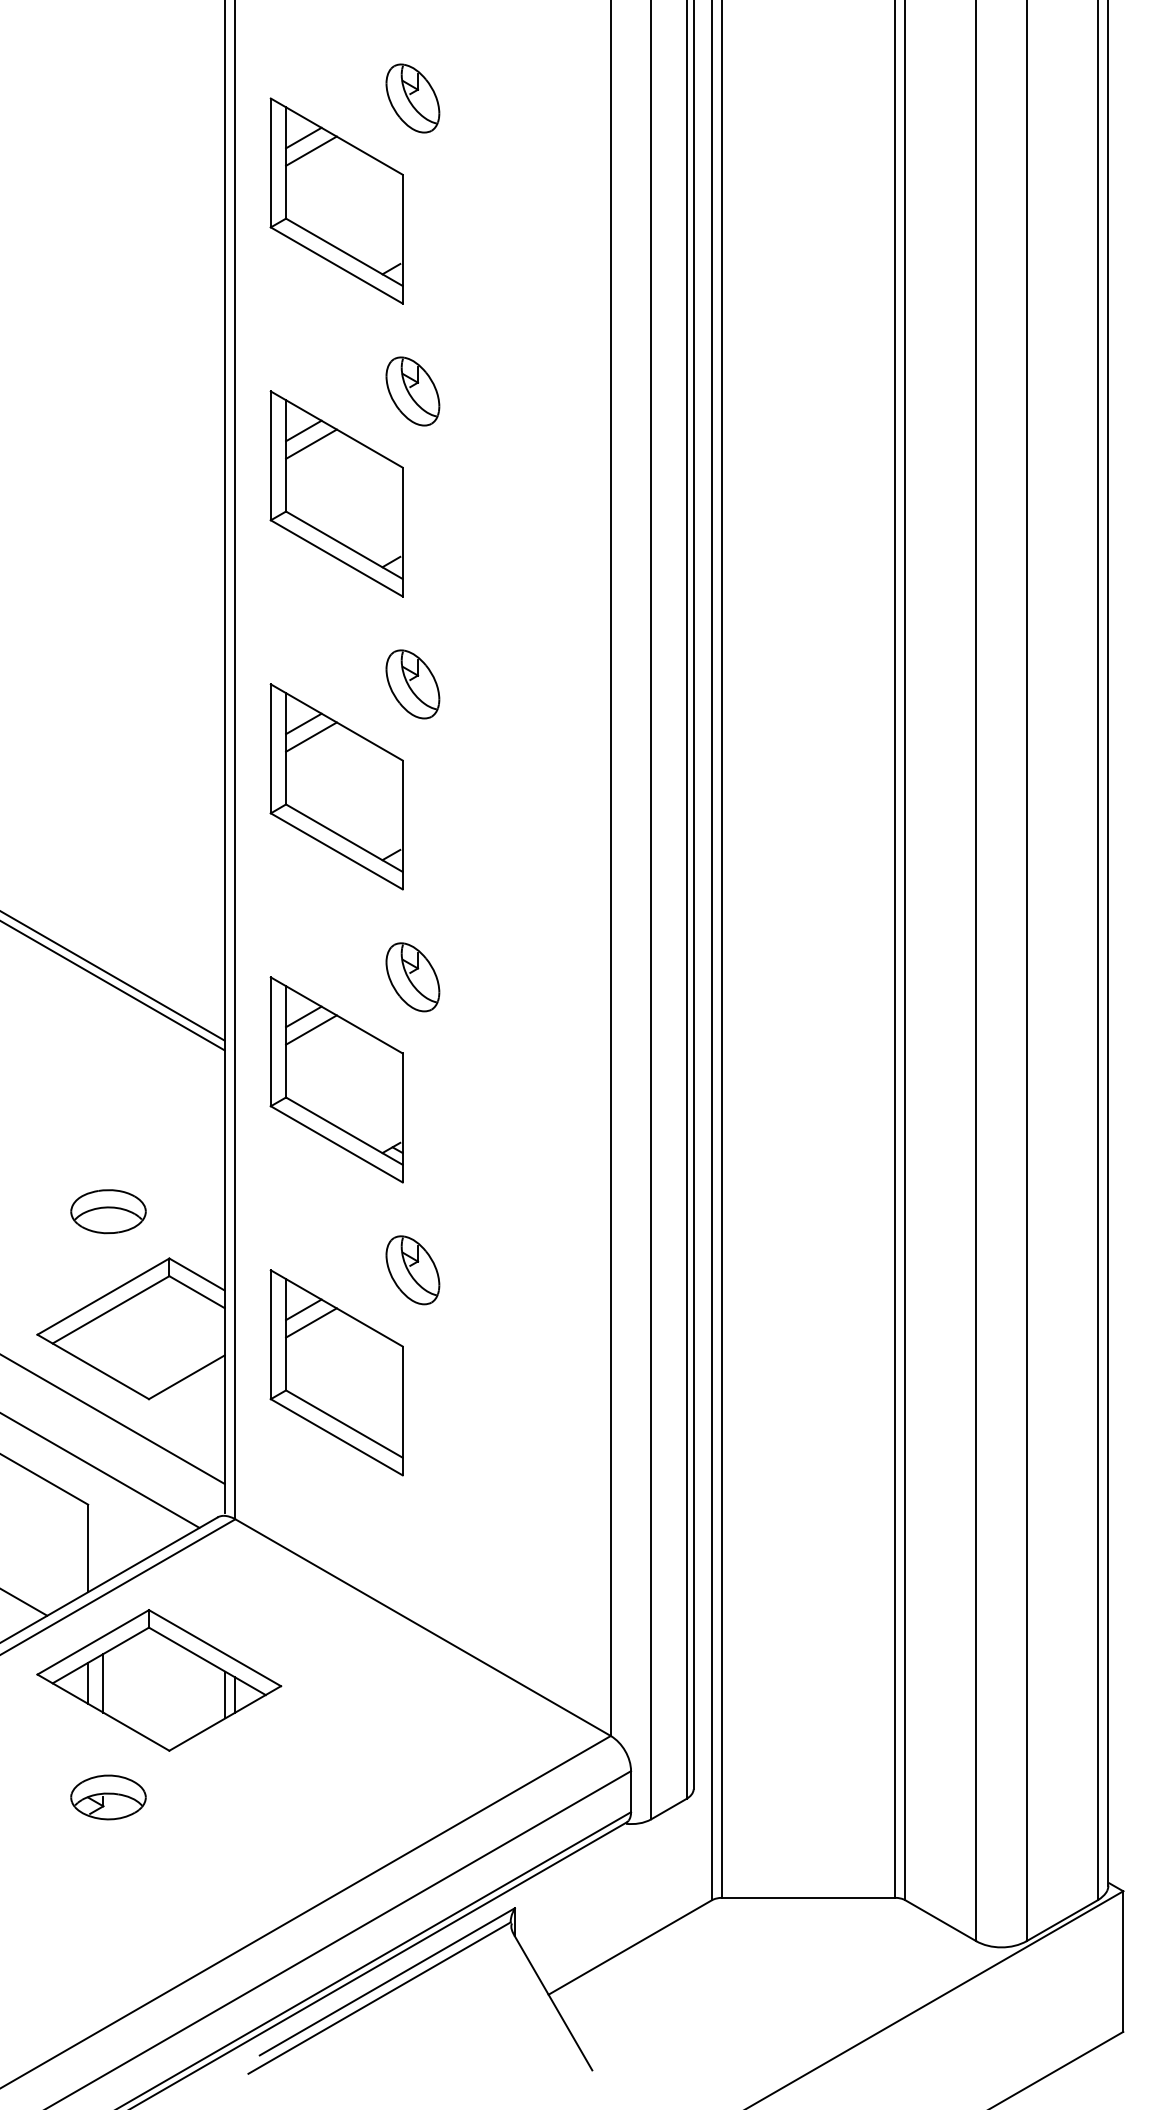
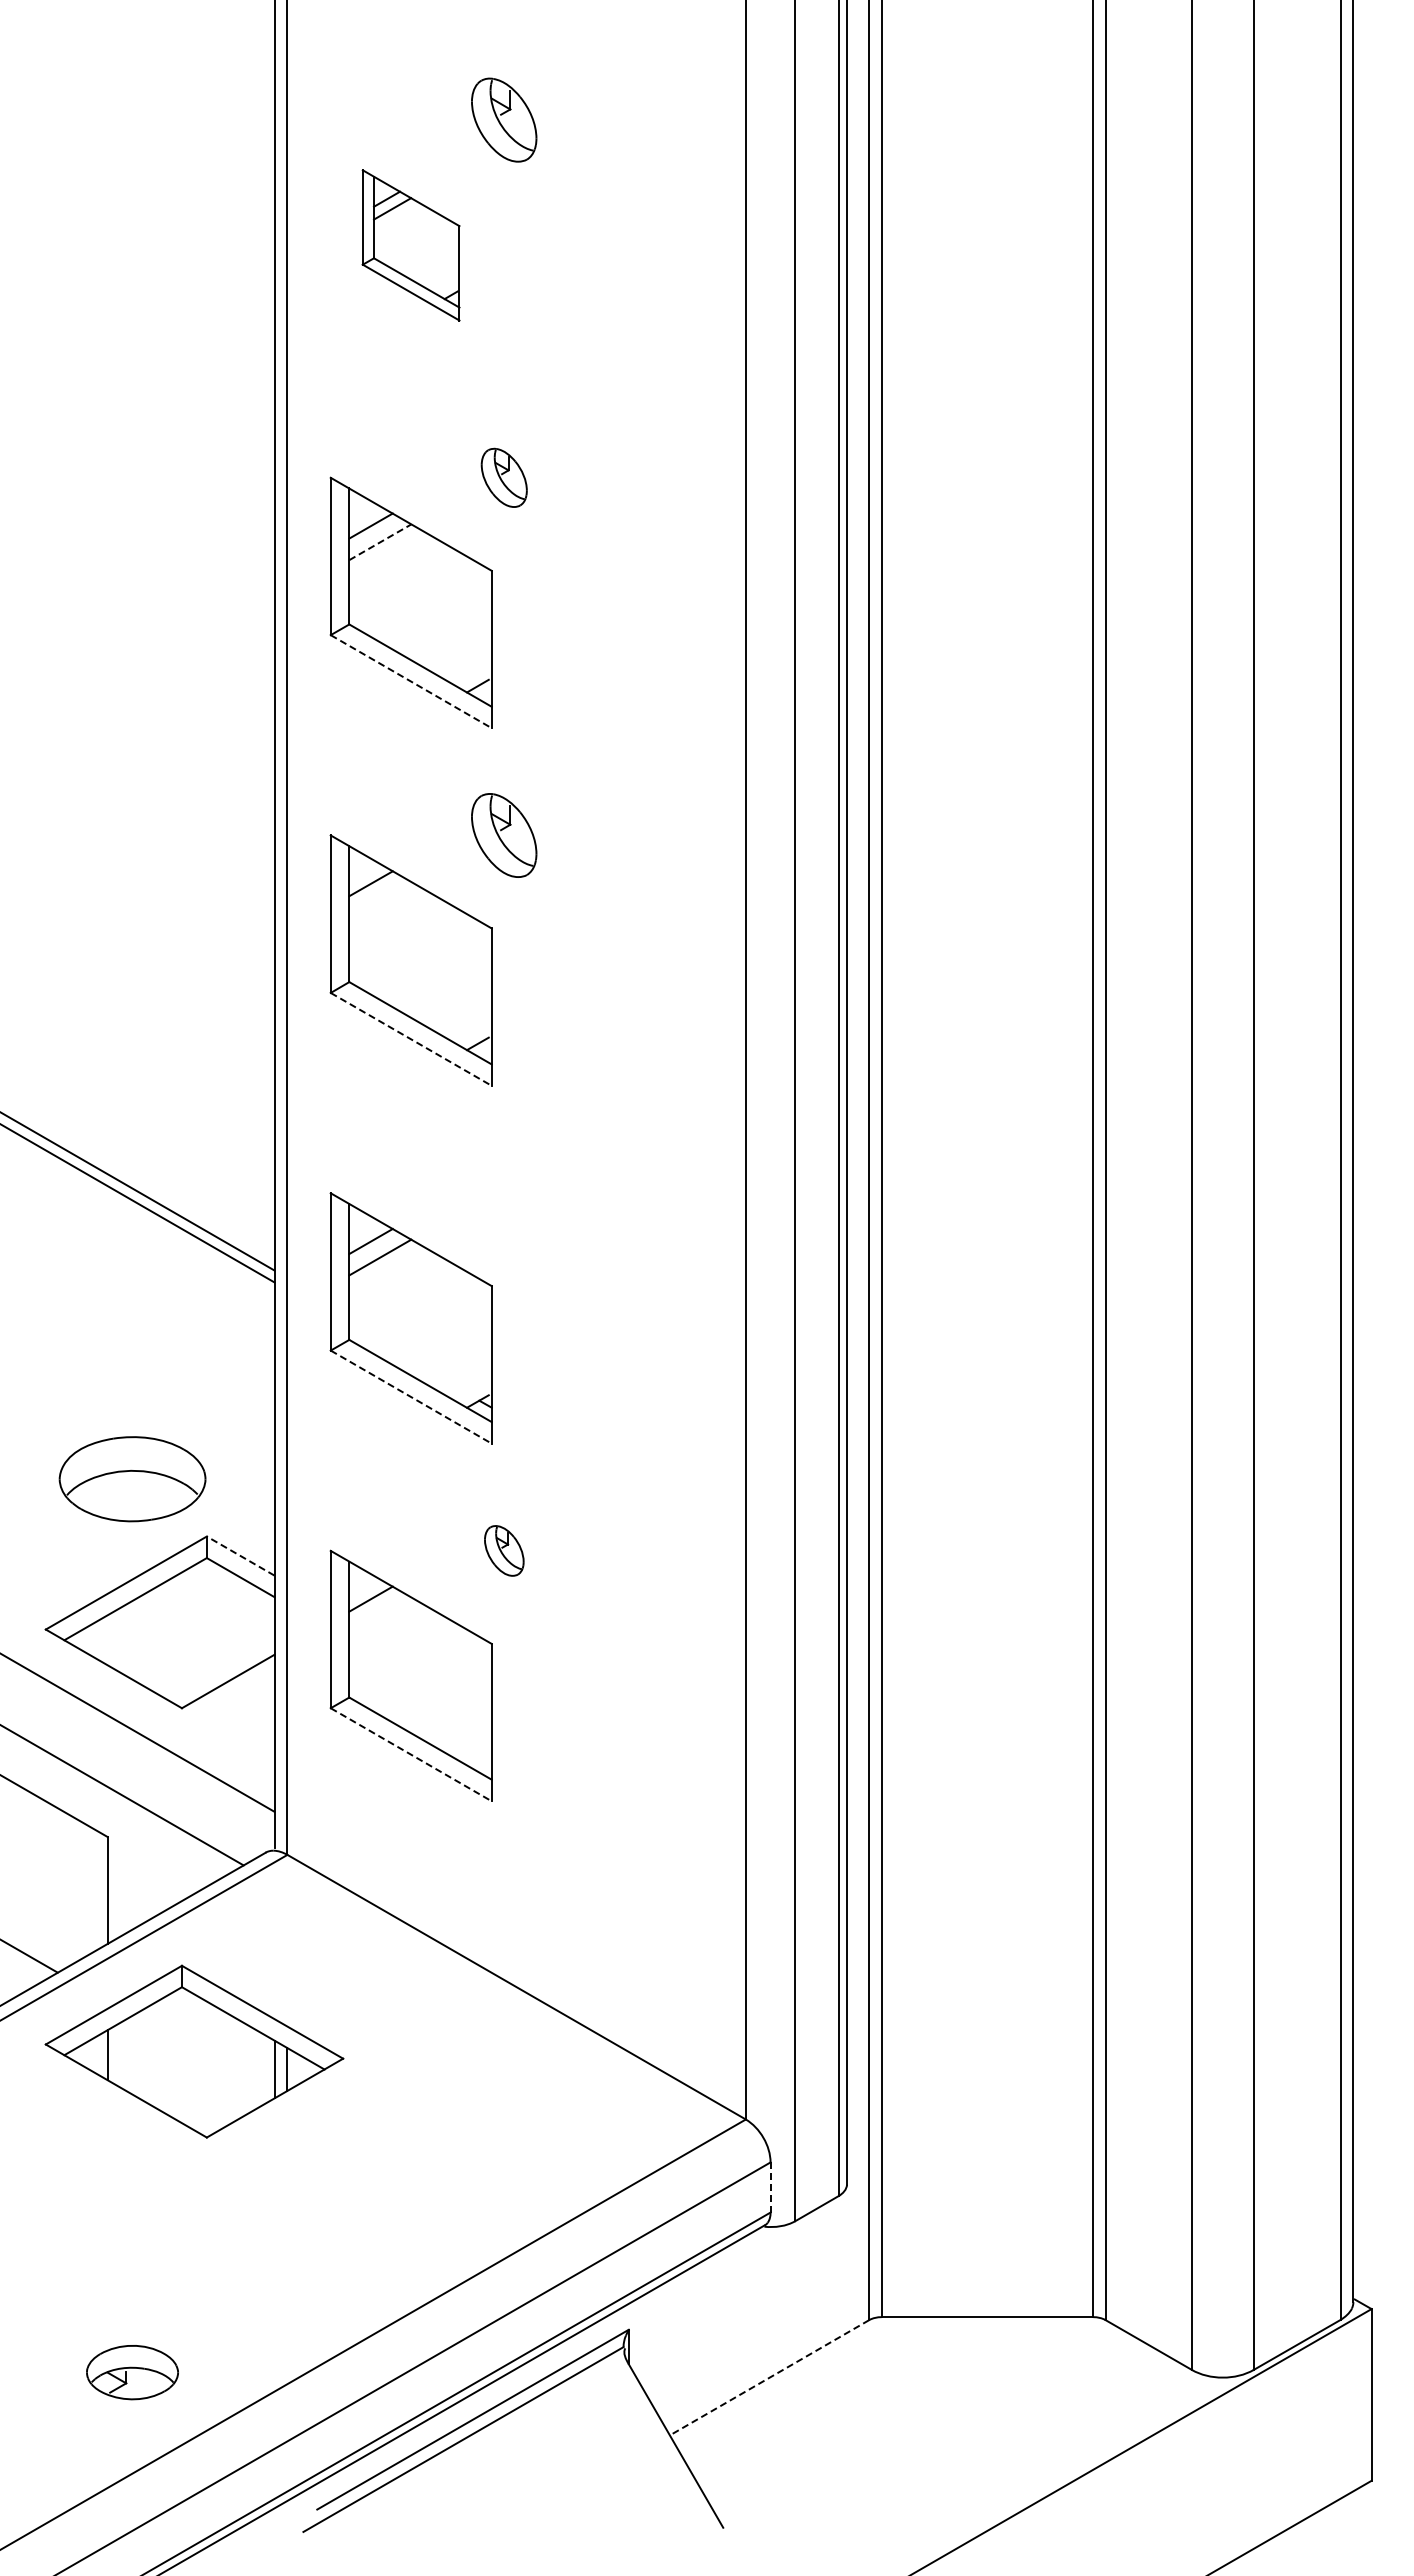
part: (336, 201) -> (410, 245), size x0.6
part: (413, 391) -> (504, 477), size x0.7
line: (311, 444) -> (380, 542), solid -> dashed
line: (336, 558) -> (411, 681), solid -> dashed
line: (311, 736) -> (380, 899), removed
line: (336, 851) -> (411, 1039), solid -> dashed
part: (413, 976) -> (504, 1192), removed
line: (336, 1144) -> (411, 1397), solid -> dashed
part: (108, 1211) -> (132, 1479), size x1.6
part: (413, 1269) -> (504, 1550), size x0.6
line: (196, 1274) -> (240, 1555), solid -> dashed
line: (311, 1323) -> (380, 1615), removed
line: (336, 1437) -> (411, 1754), solid -> dashed
line: (103, 1682) -> (126, 2054), removed
line: (631, 1790) -> (770, 2186), solid -> dashed
part: (108, 1797) -> (132, 2372), moved
line: (630, 1948) -> (769, 2378), solid -> dashed

